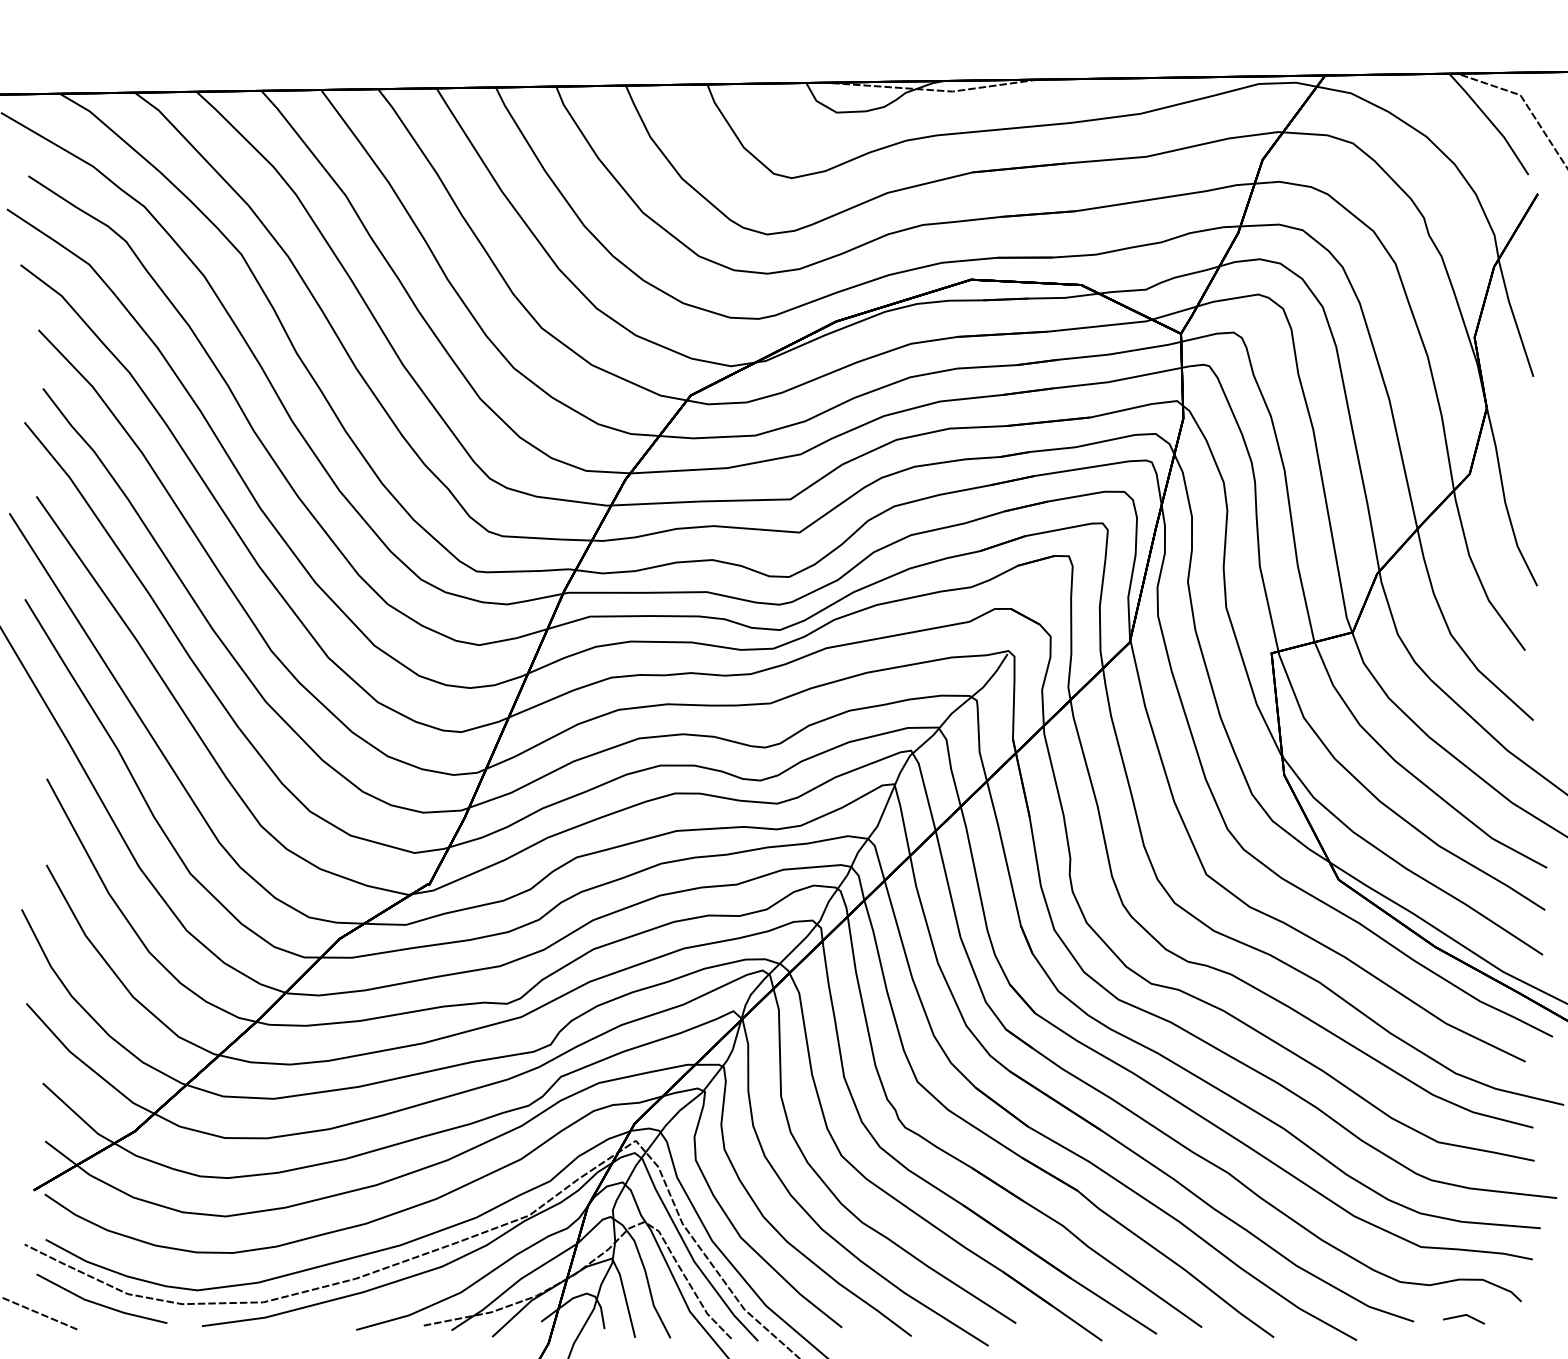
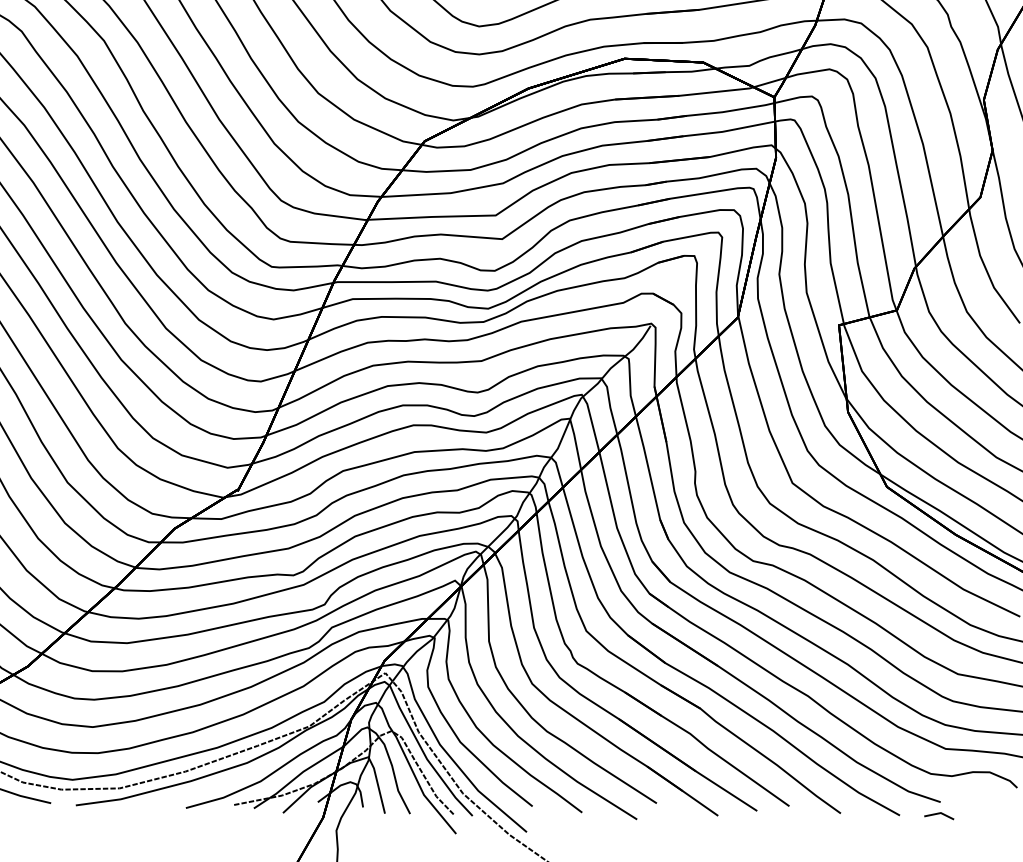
line: (1463, 1316) -> (938, 814), moved

